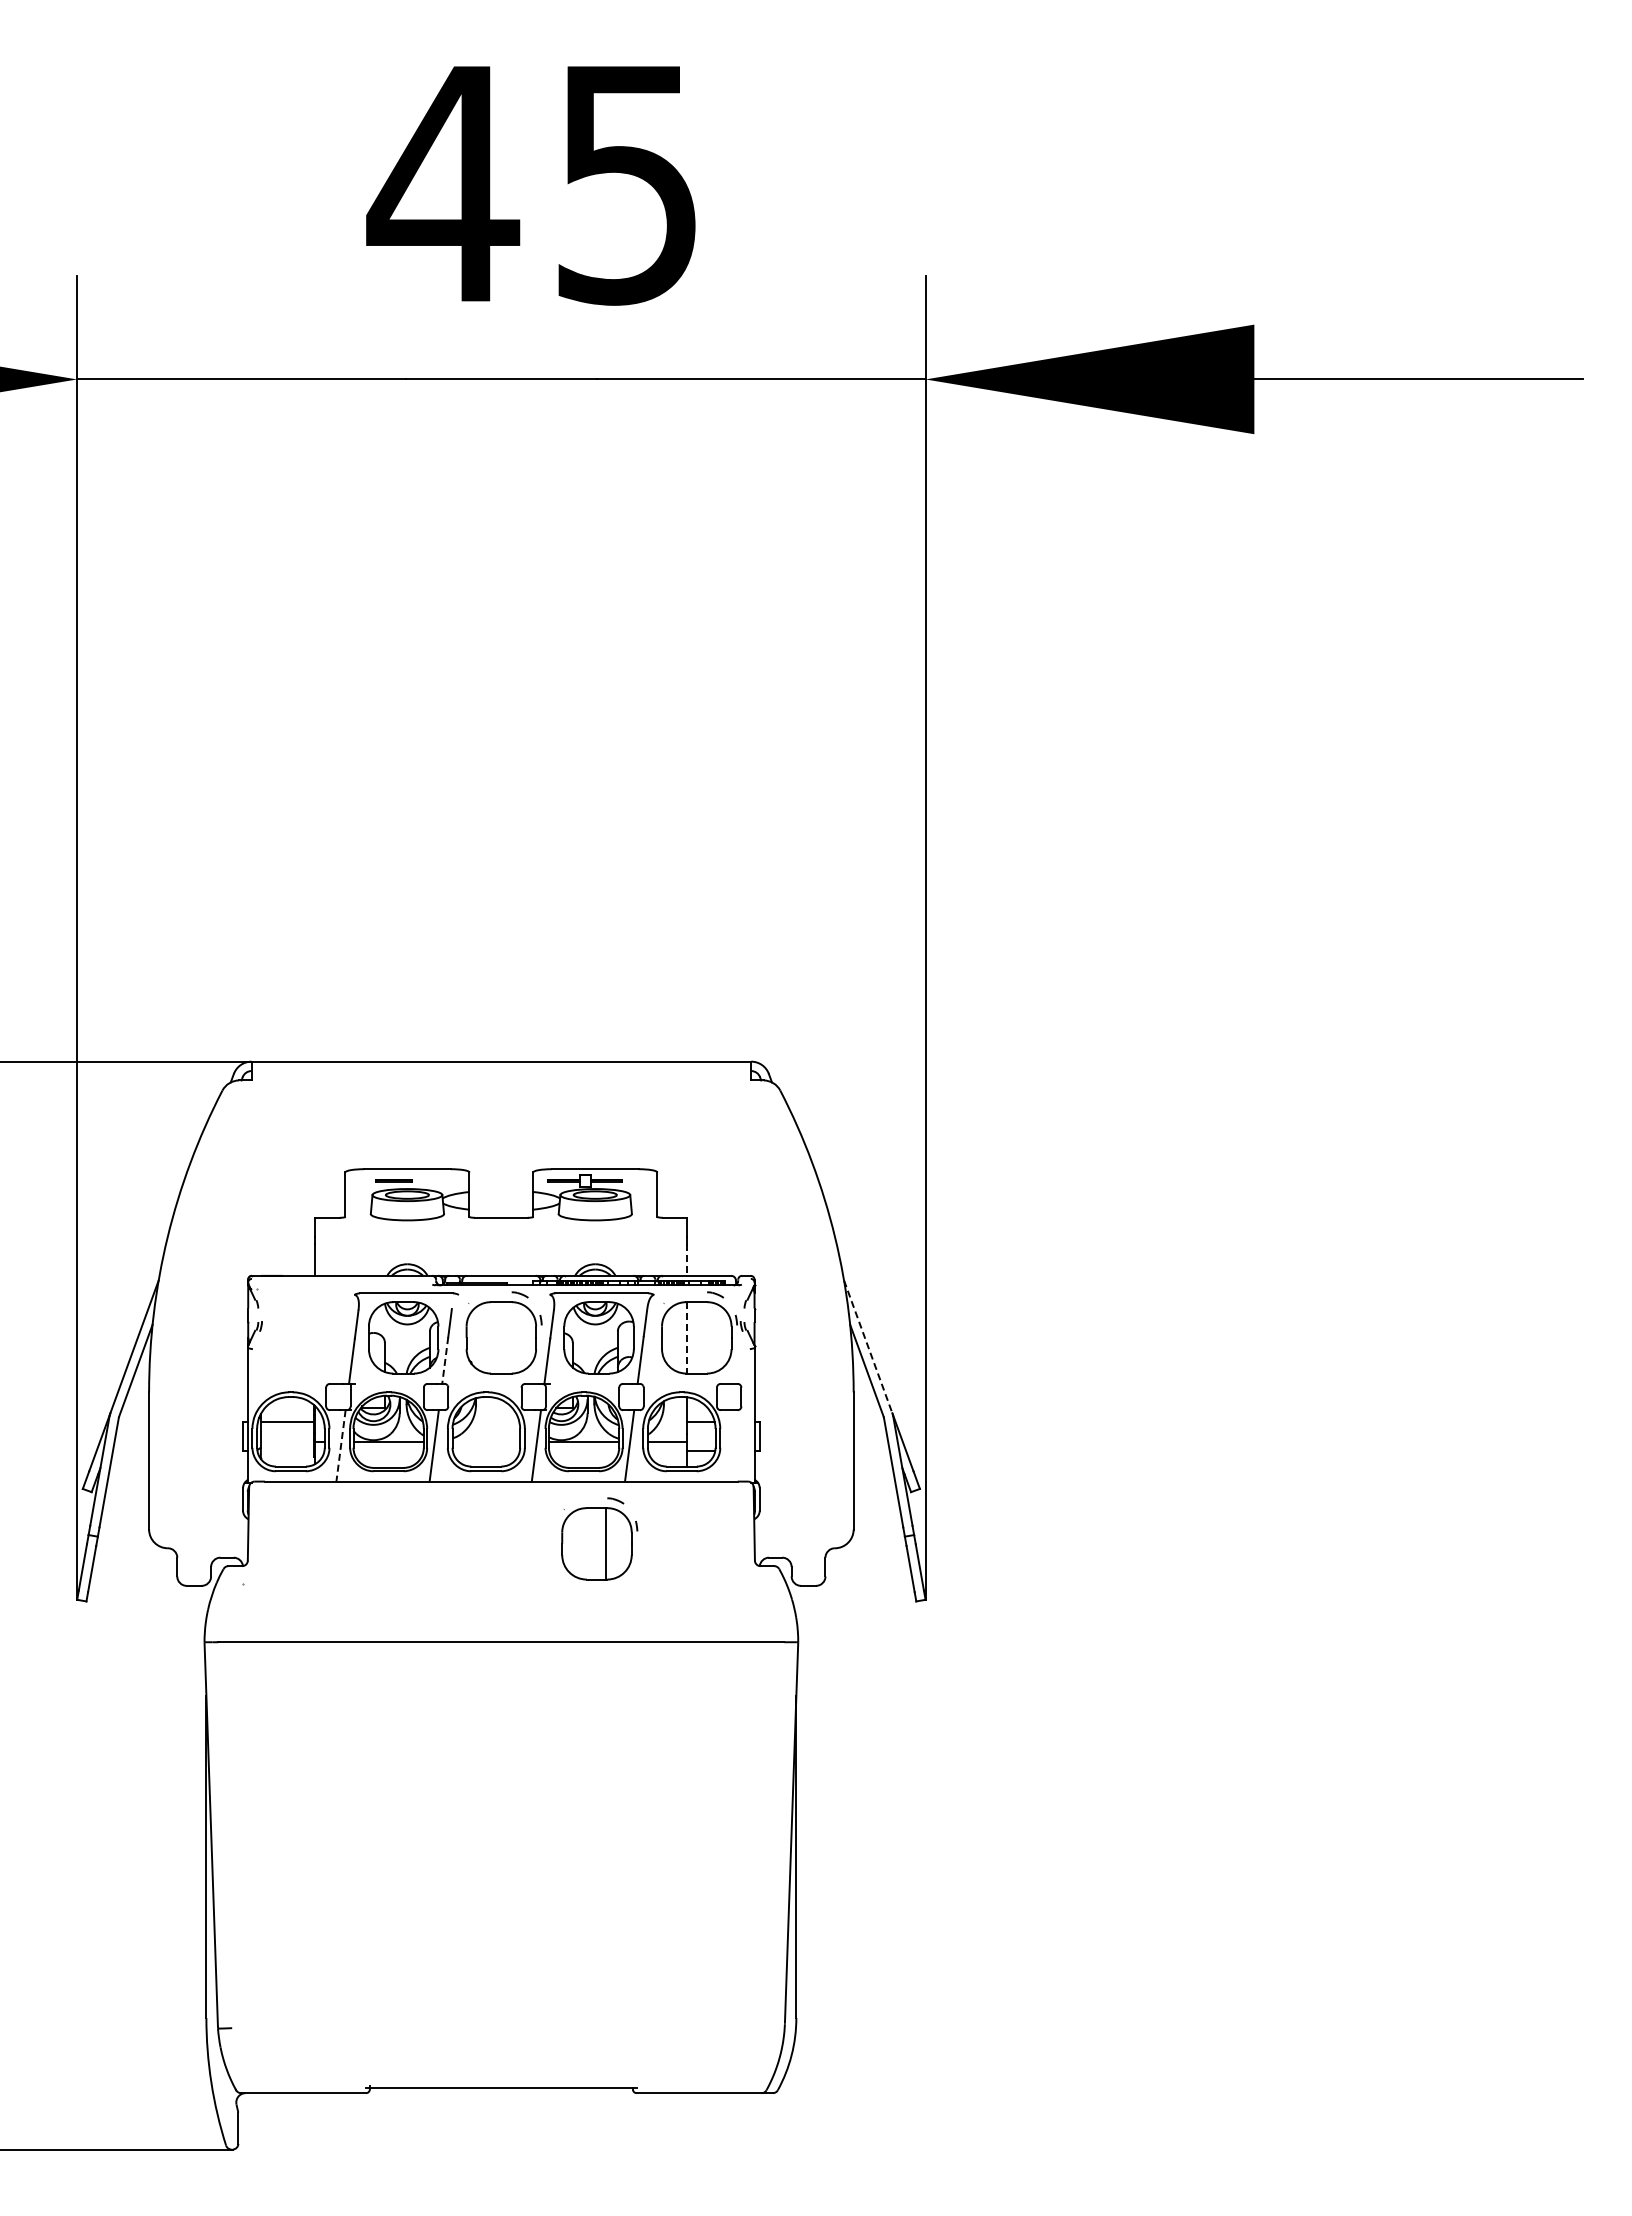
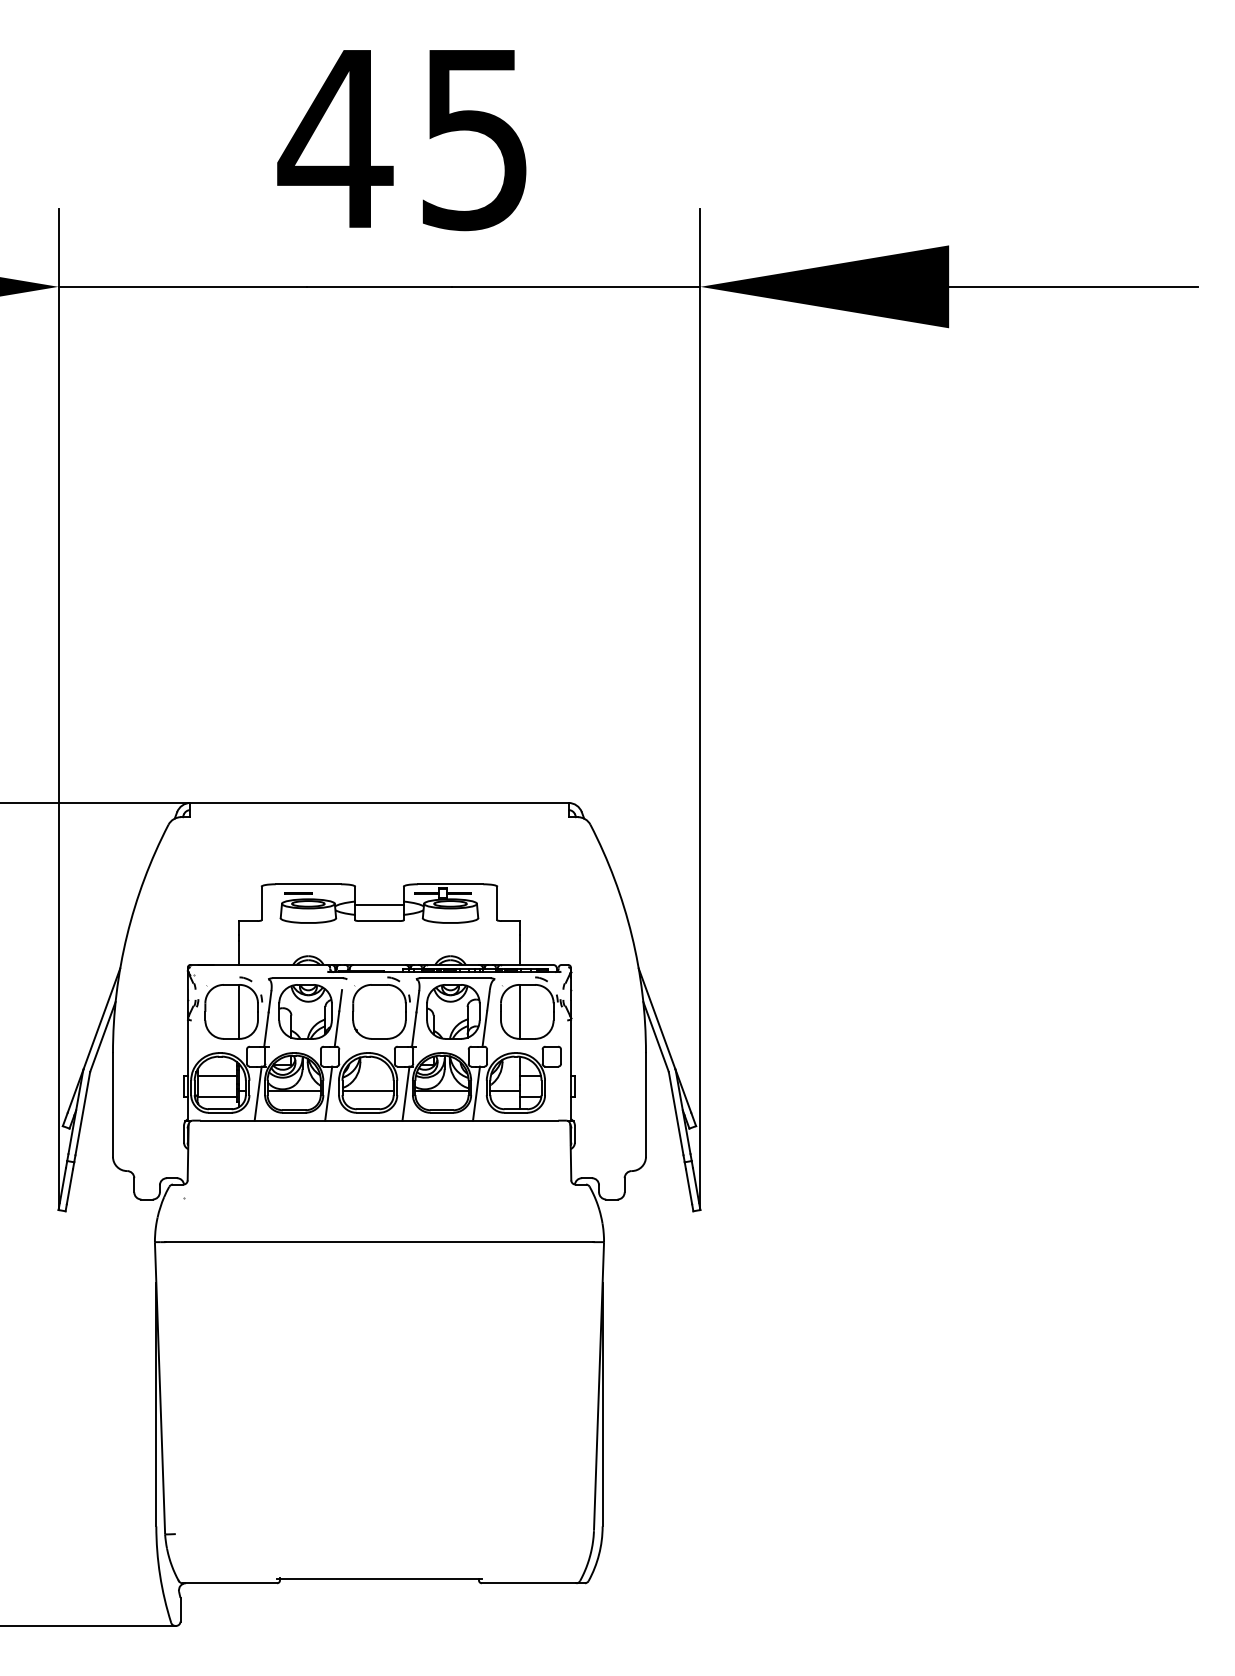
line: (501, 1196) -> (379, 904), added
line: (687, 1260) -> (520, 953), dashed -> solid
line: (687, 1337) -> (520, 1011), dashed -> solid
line: (868, 1346) -> (657, 1018), dashed -> solid
line: (445, 1360) -> (337, 1029), dashed -> solid
line: (486, 1441) -> (368, 1090), added
line: (341, 1445) -> (258, 1093), dashed -> solid
line: (286, 1450) -> (216, 1097), added
part: (599, 1538) -> (233, 1007), moved

